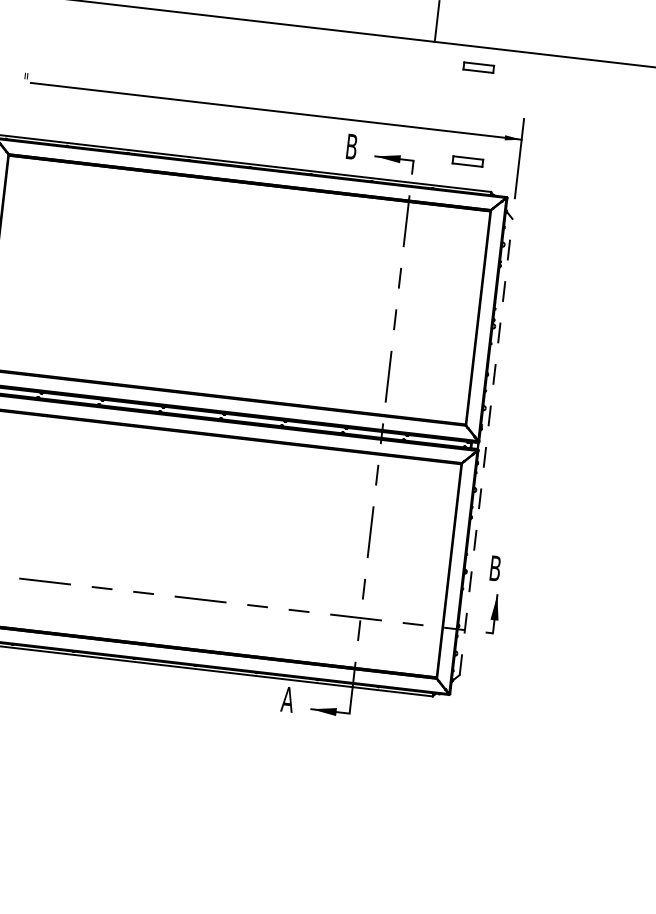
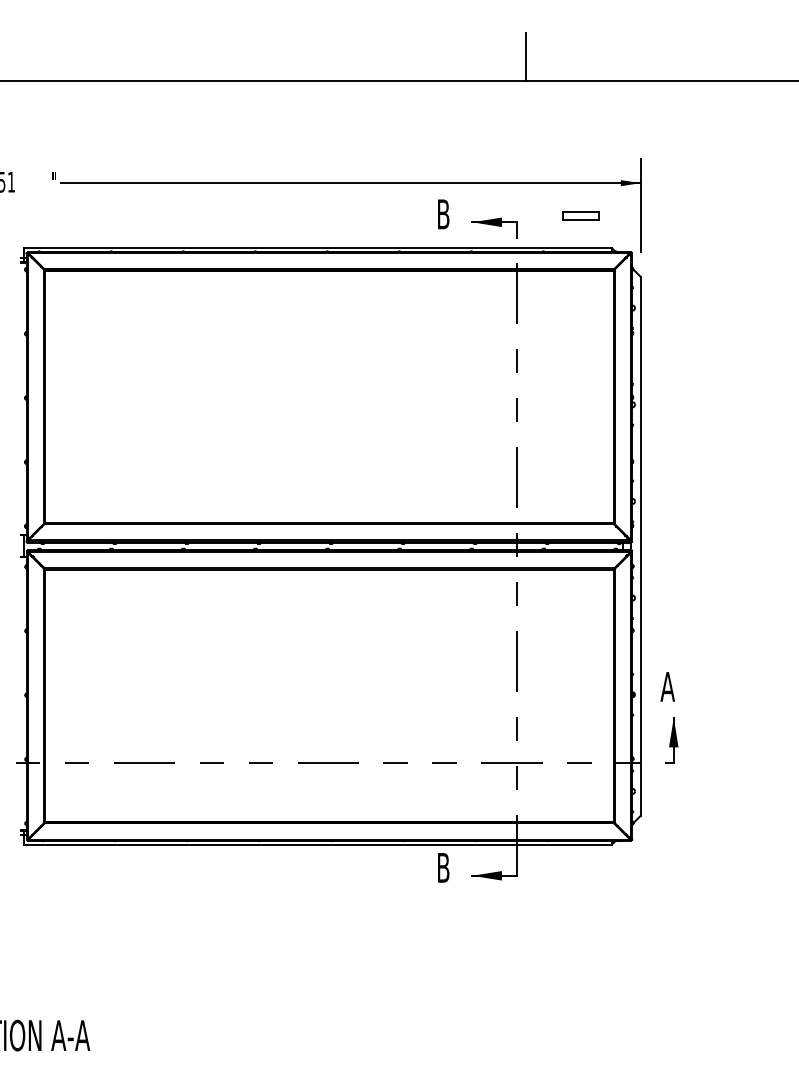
part: (478, 67) -> (580, 104), removed
line: (485, 447) -> (640, 546), dashed -> solid
text: (495, 568) -> (667, 686), B -> A
text: (287, 699) -> (443, 867), A -> B

